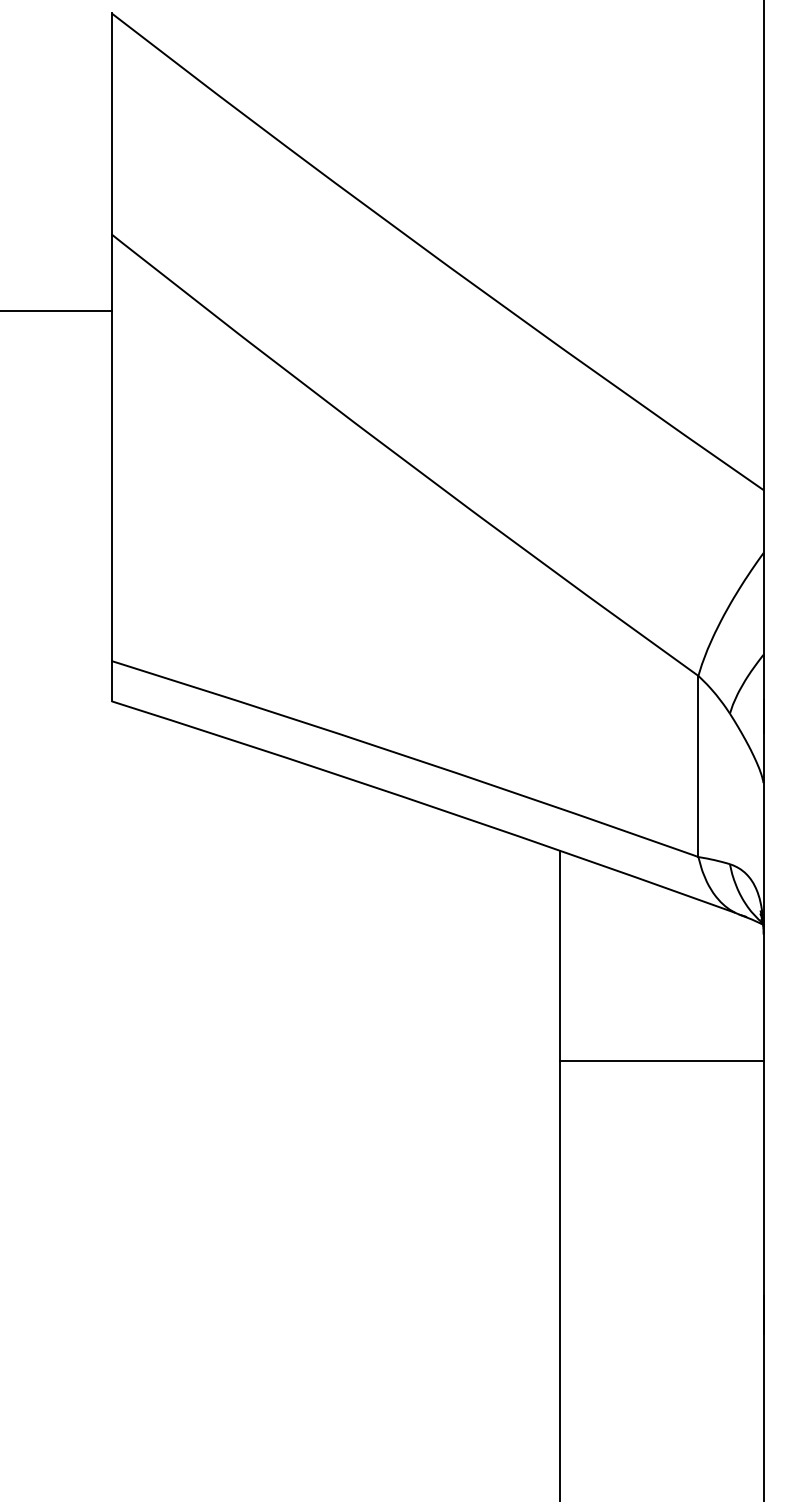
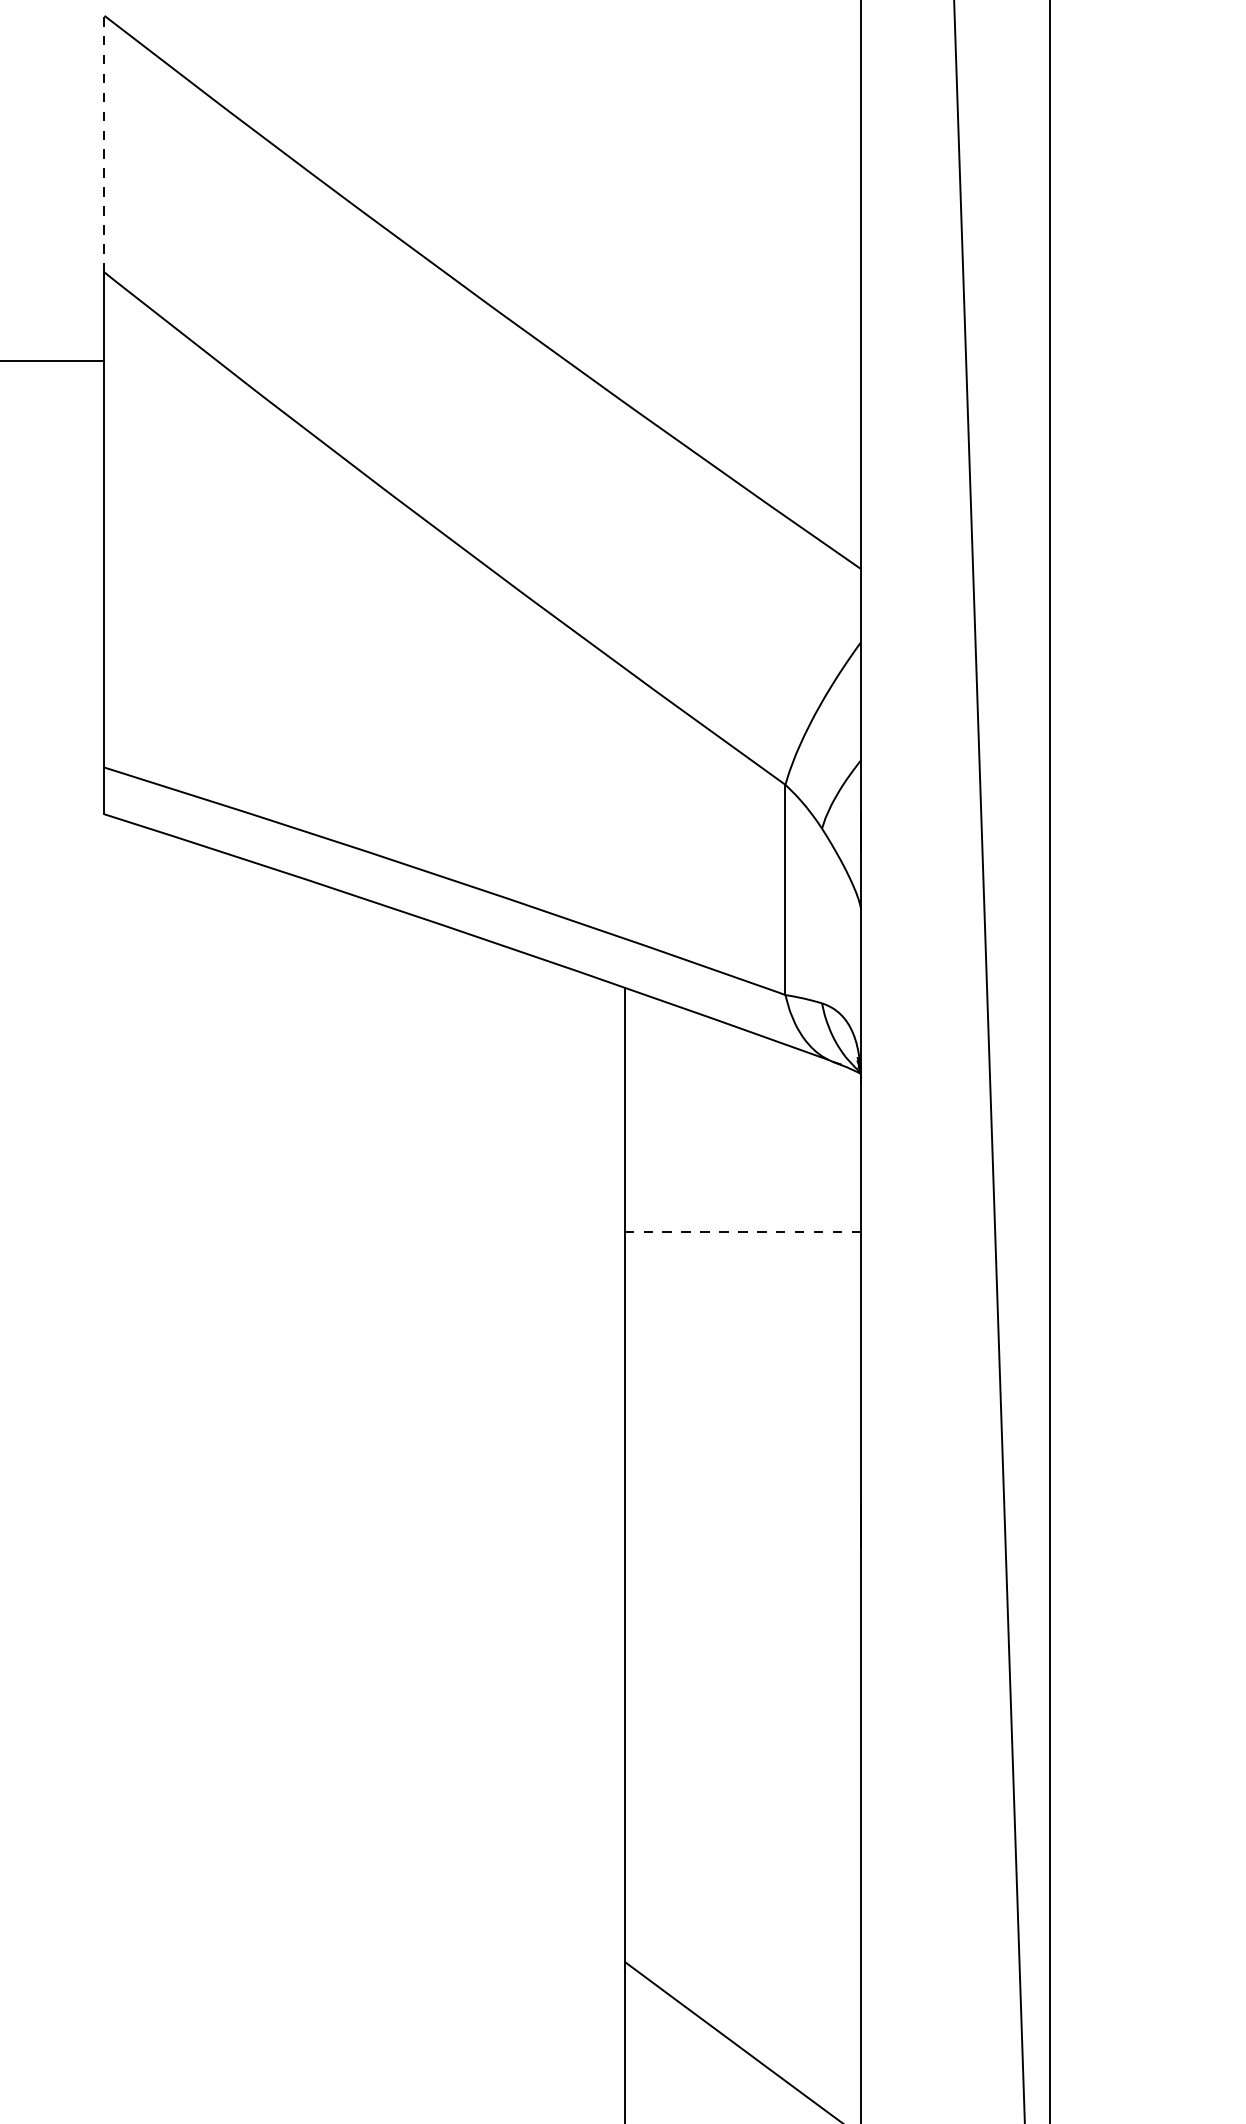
line: (111, 123) -> (104, 143), solid -> dashed
line: (661, 1061) -> (742, 1232), solid -> dashed

